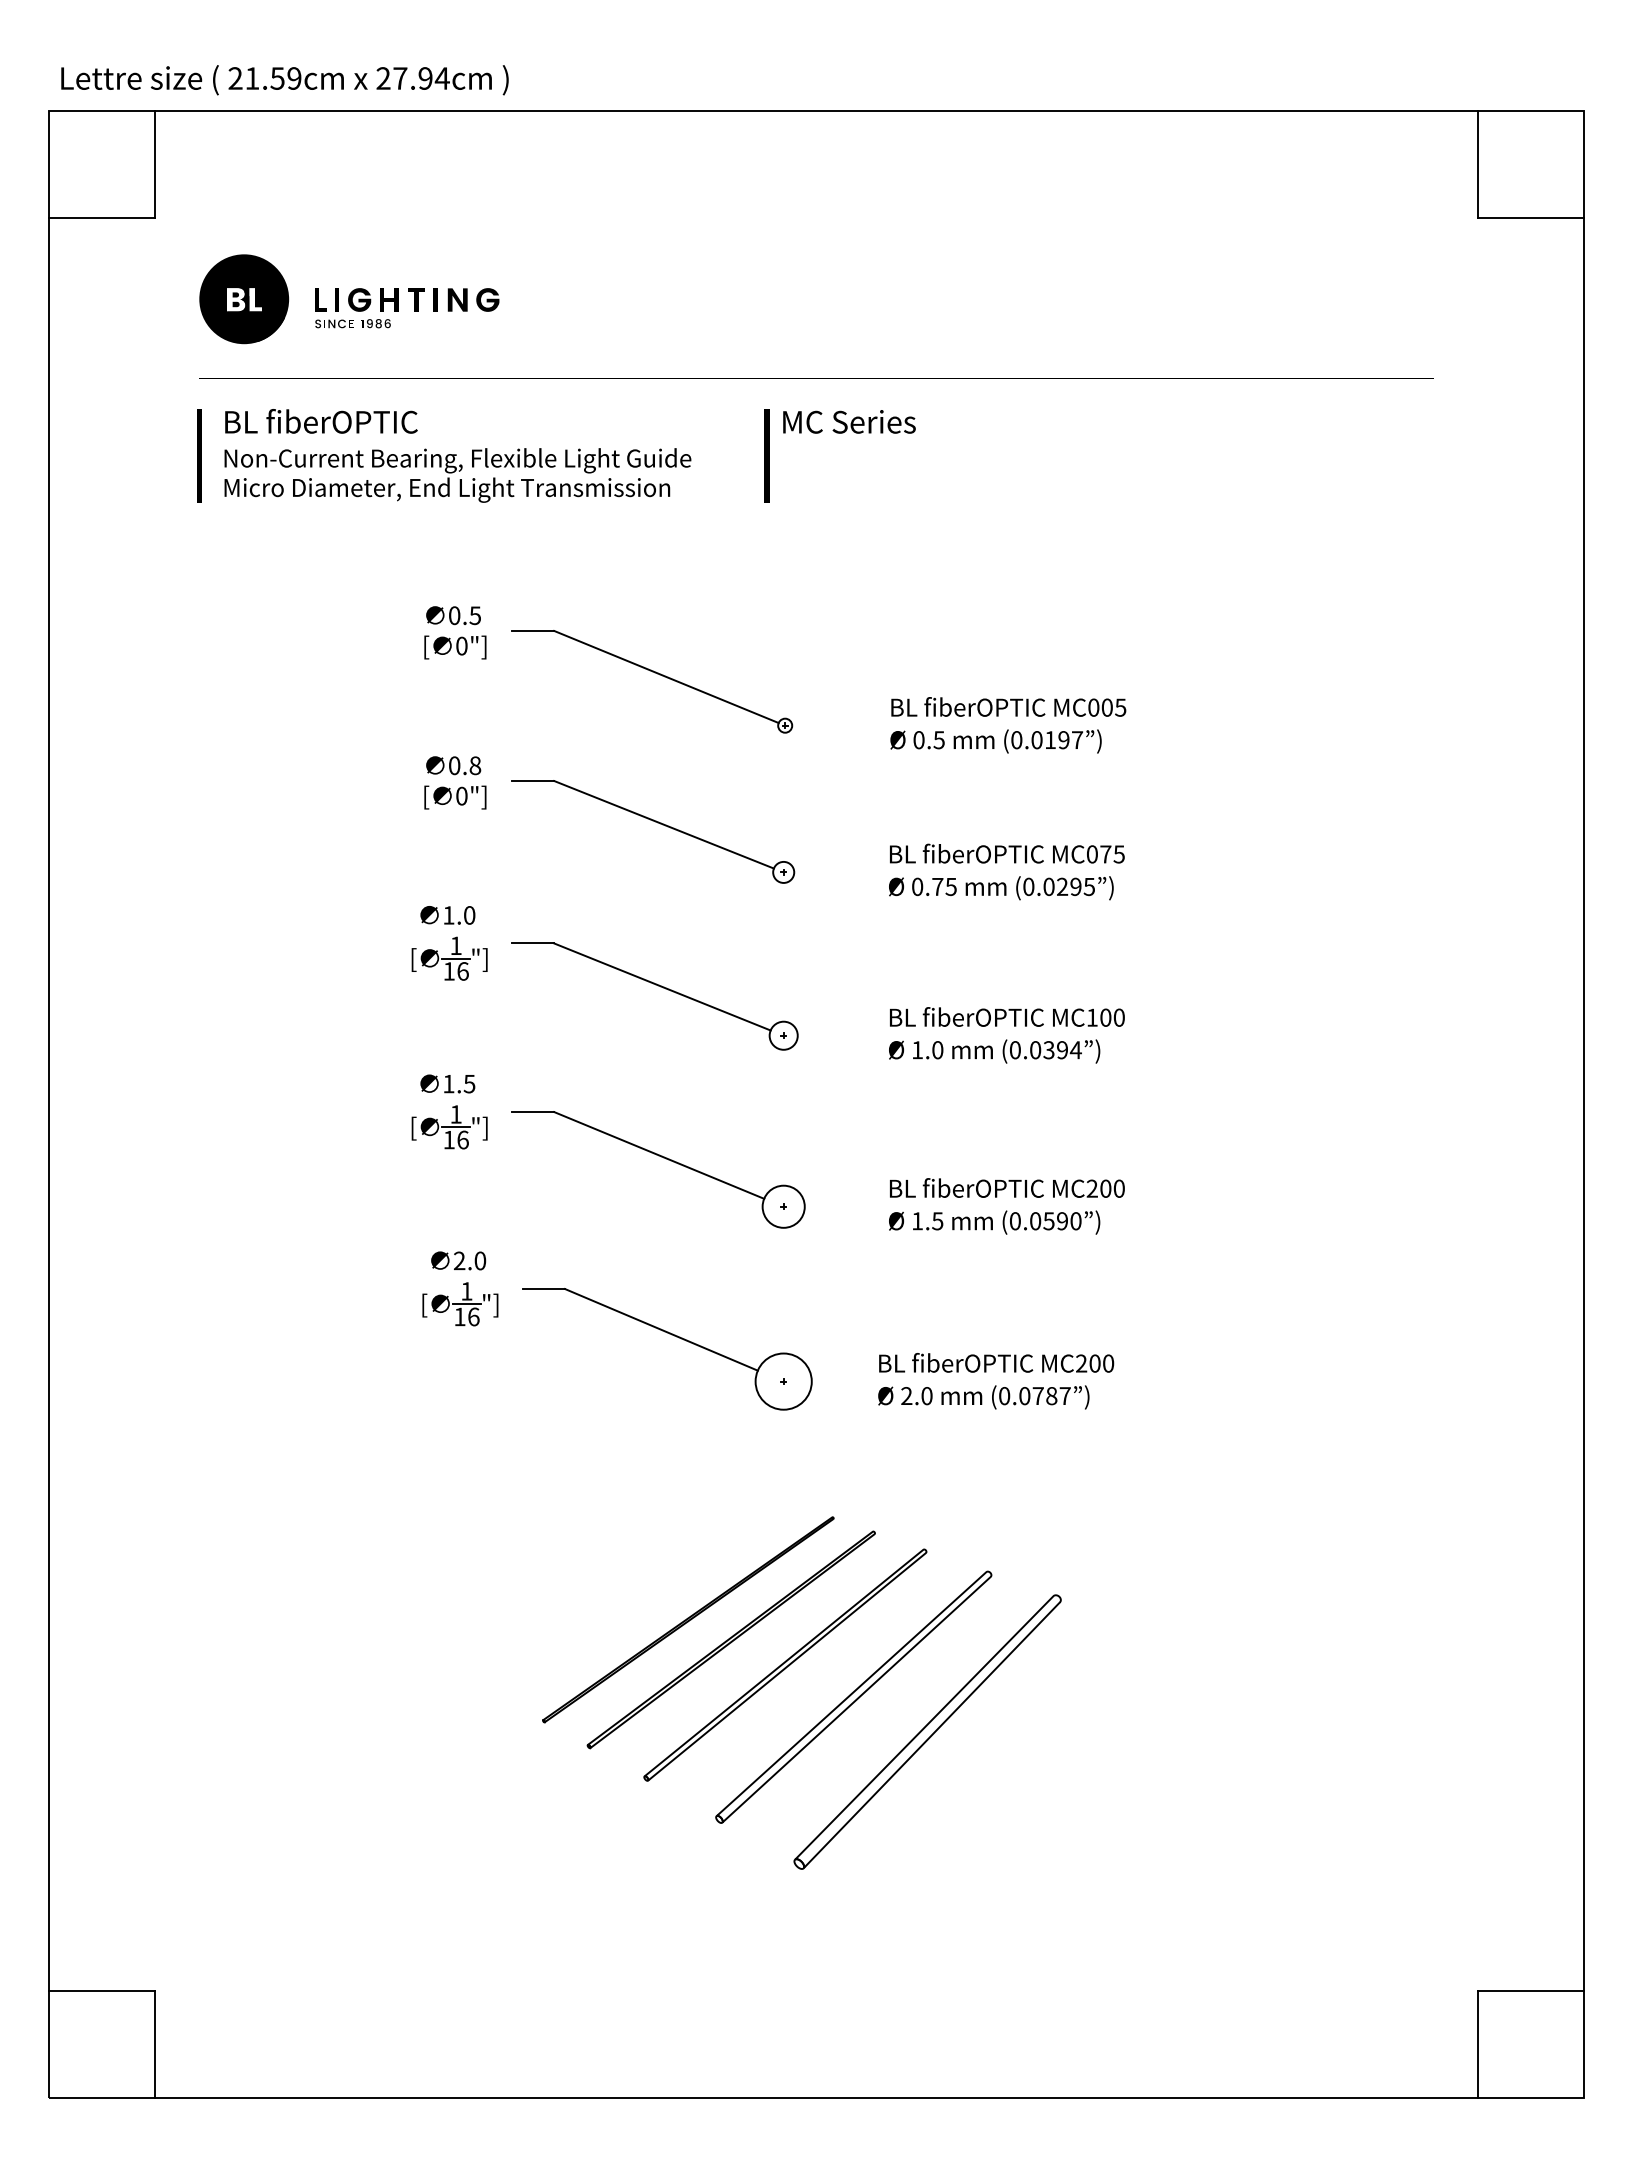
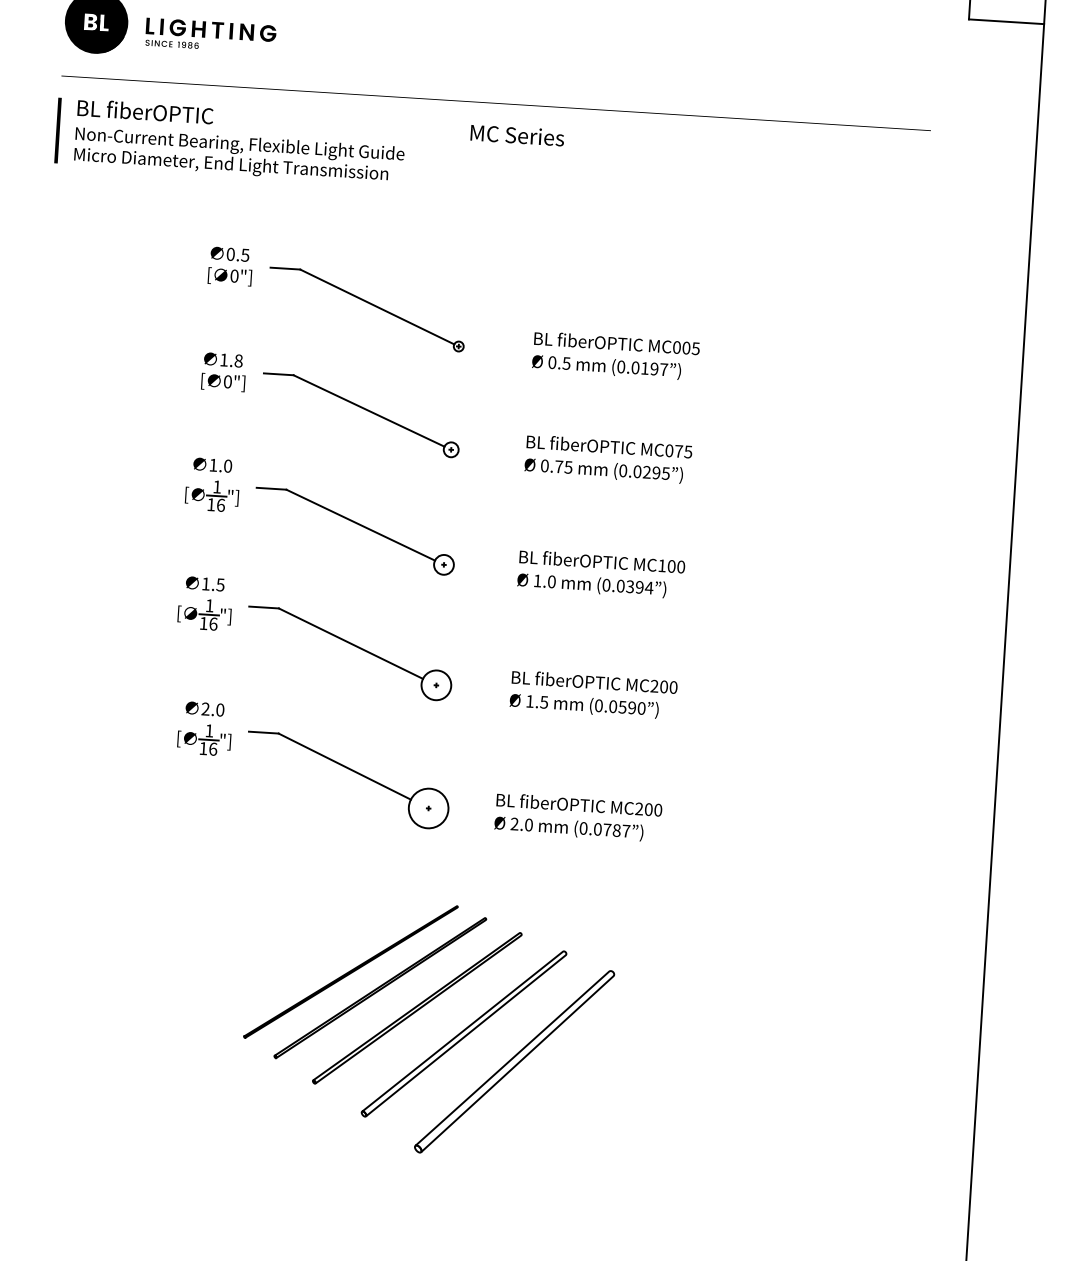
line: (766, 455) -> (457, 155), removed
text: (454, 765) -> (224, 359), 0.8 -> 1.8

